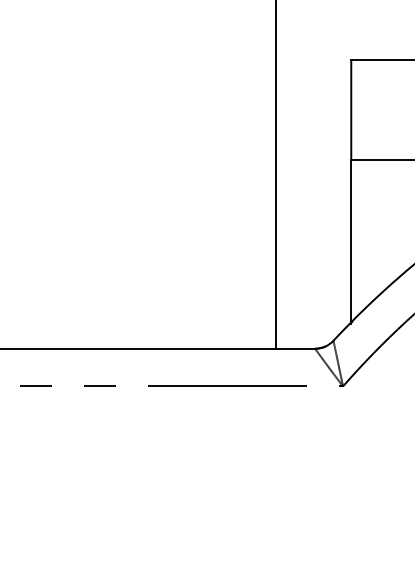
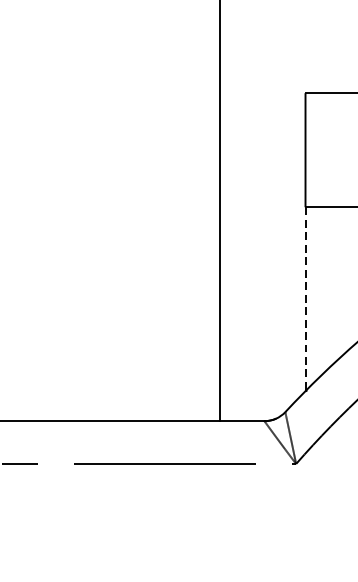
line: (351, 241) -> (305, 299), solid -> dashed

